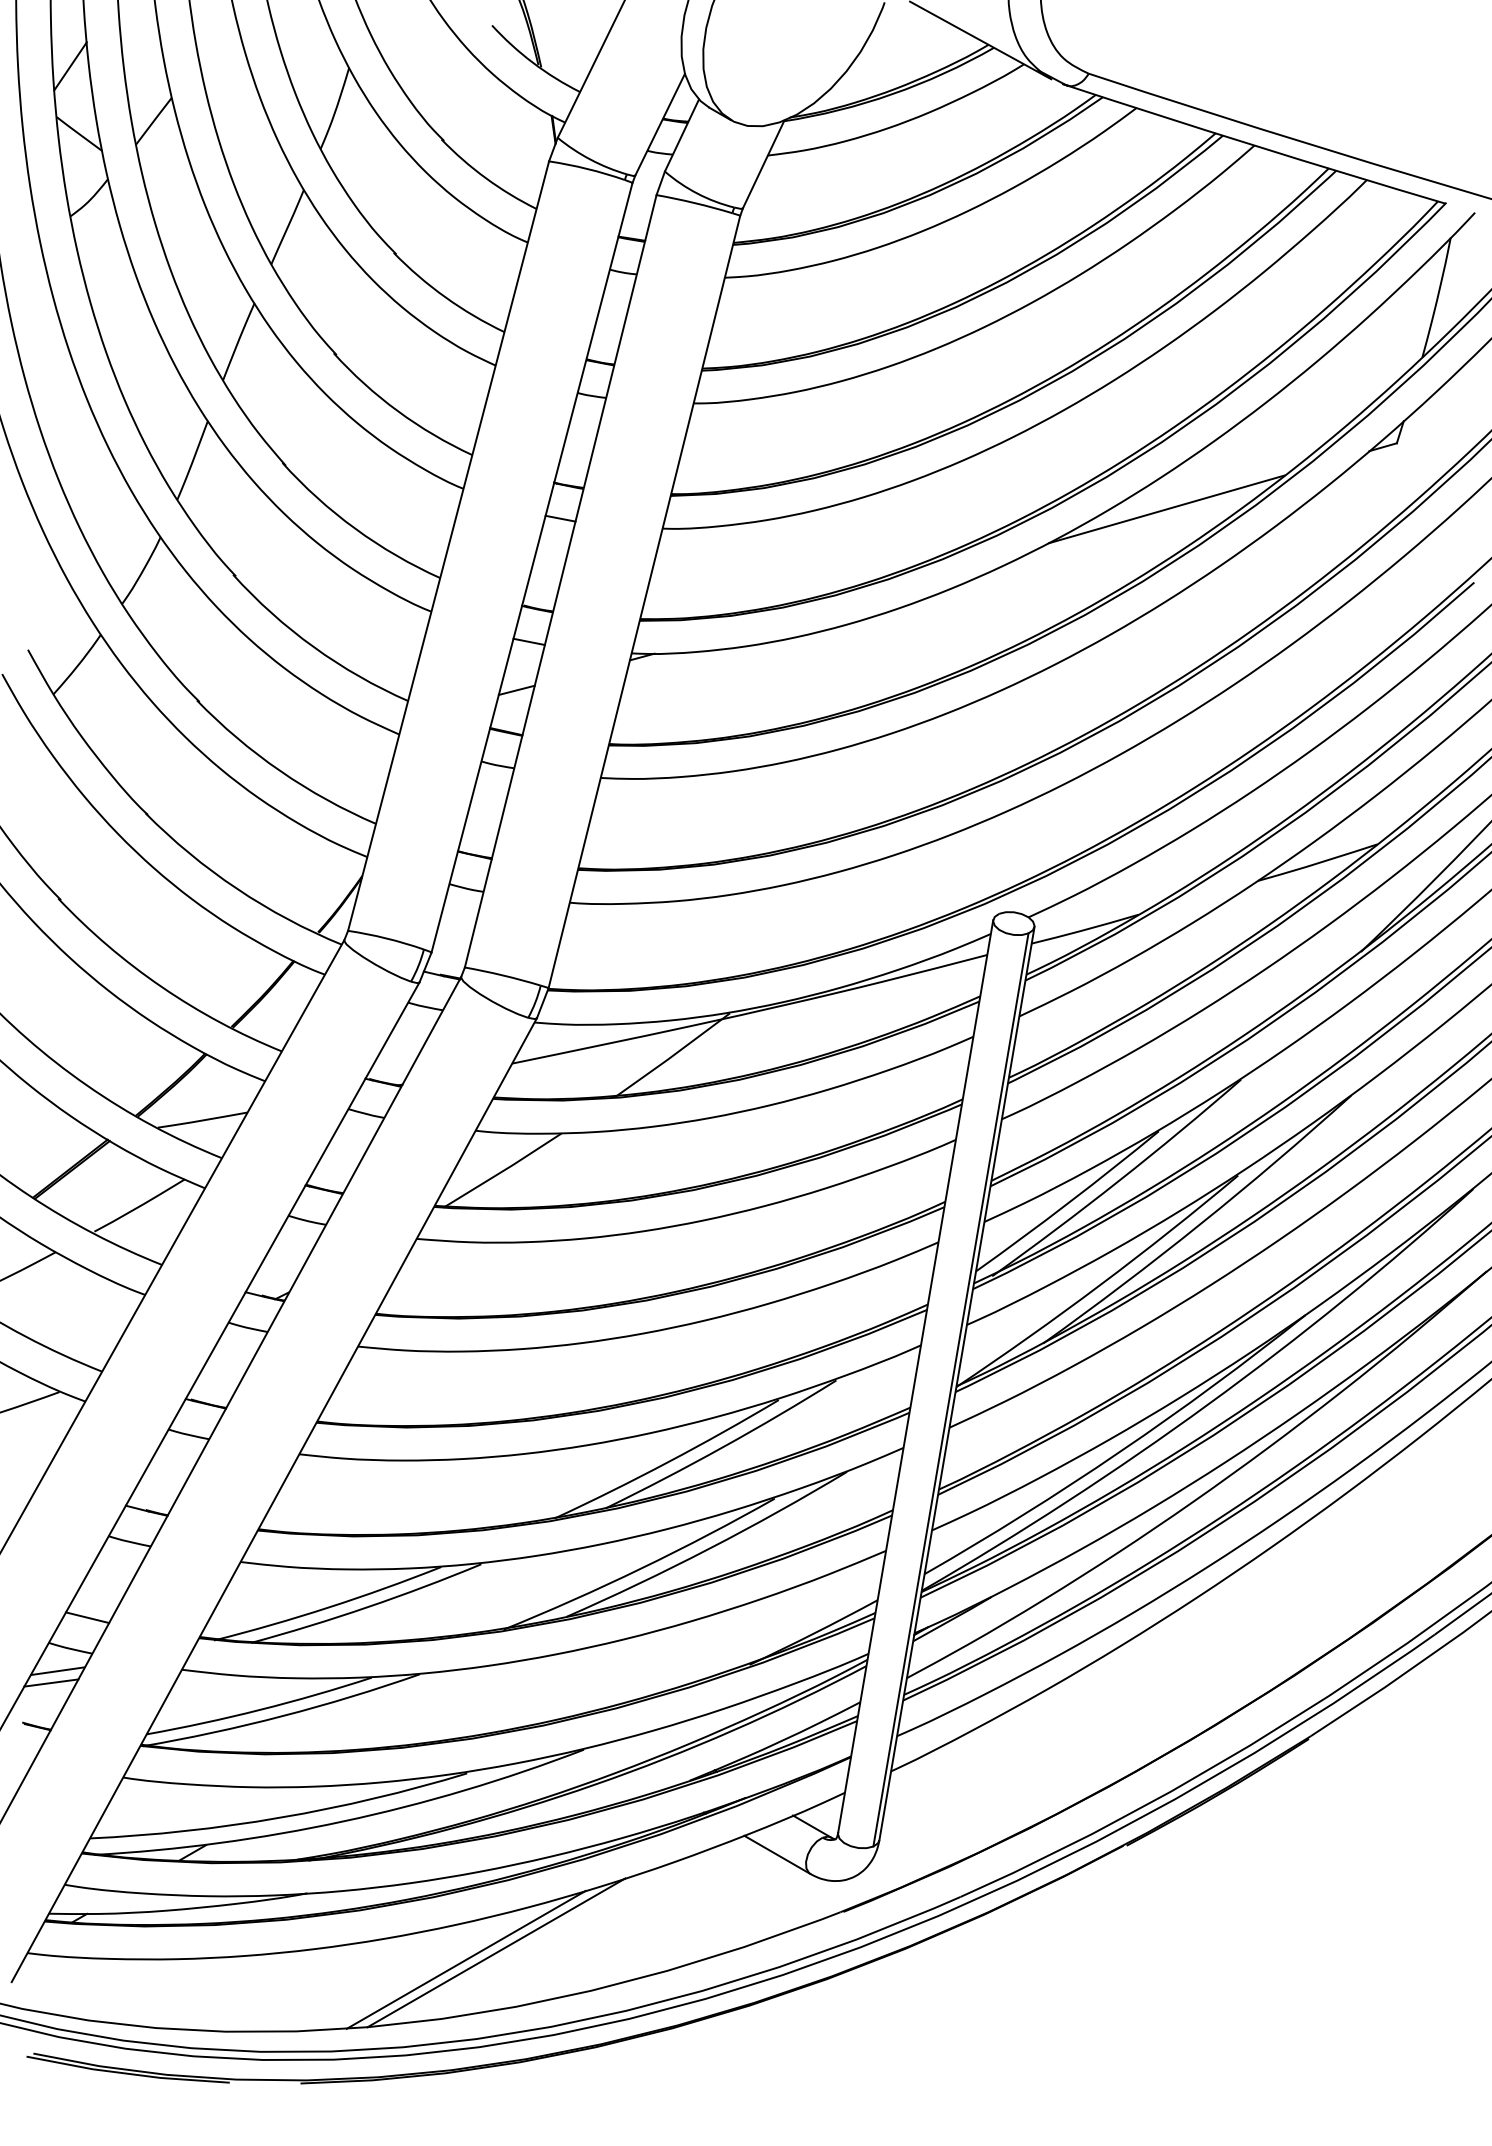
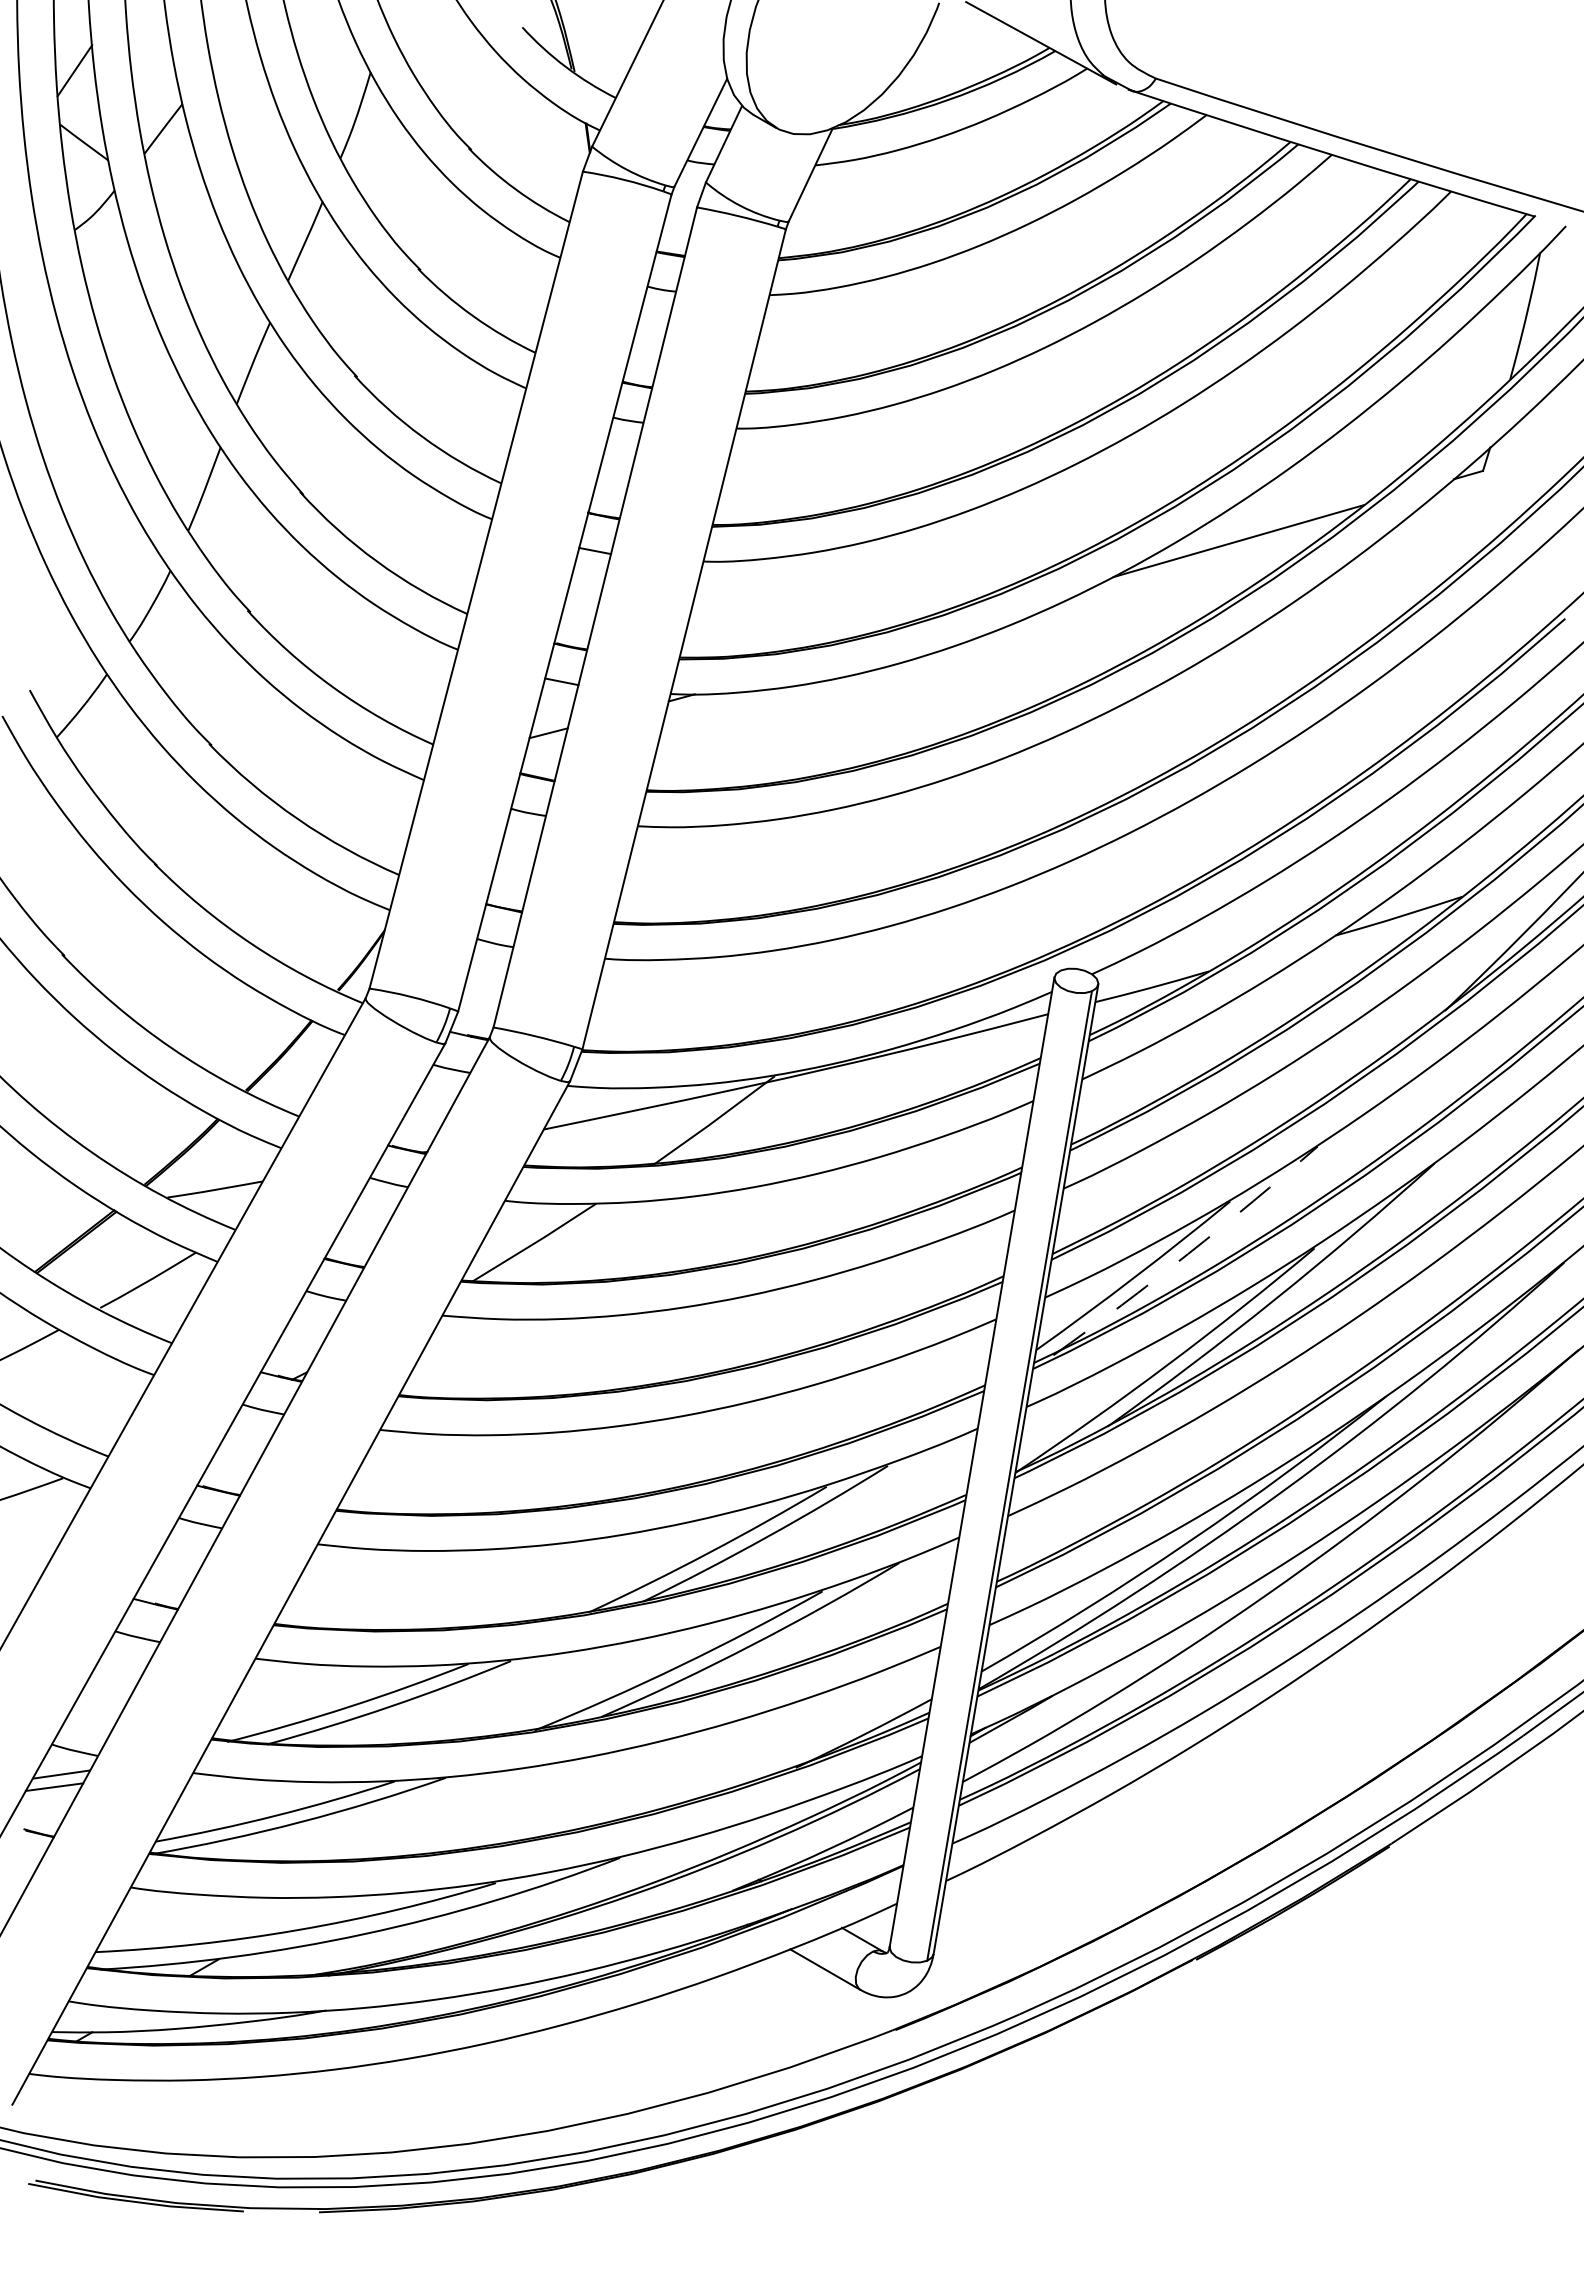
arc: (1119, 1181) -> (1188, 1254), solid -> dashed
line: (87, 1617) -> (92, 1717), removed
line: (495, 1952) -> (526, 2073), removed
line: (465, 1959) -> (494, 2080), removed

